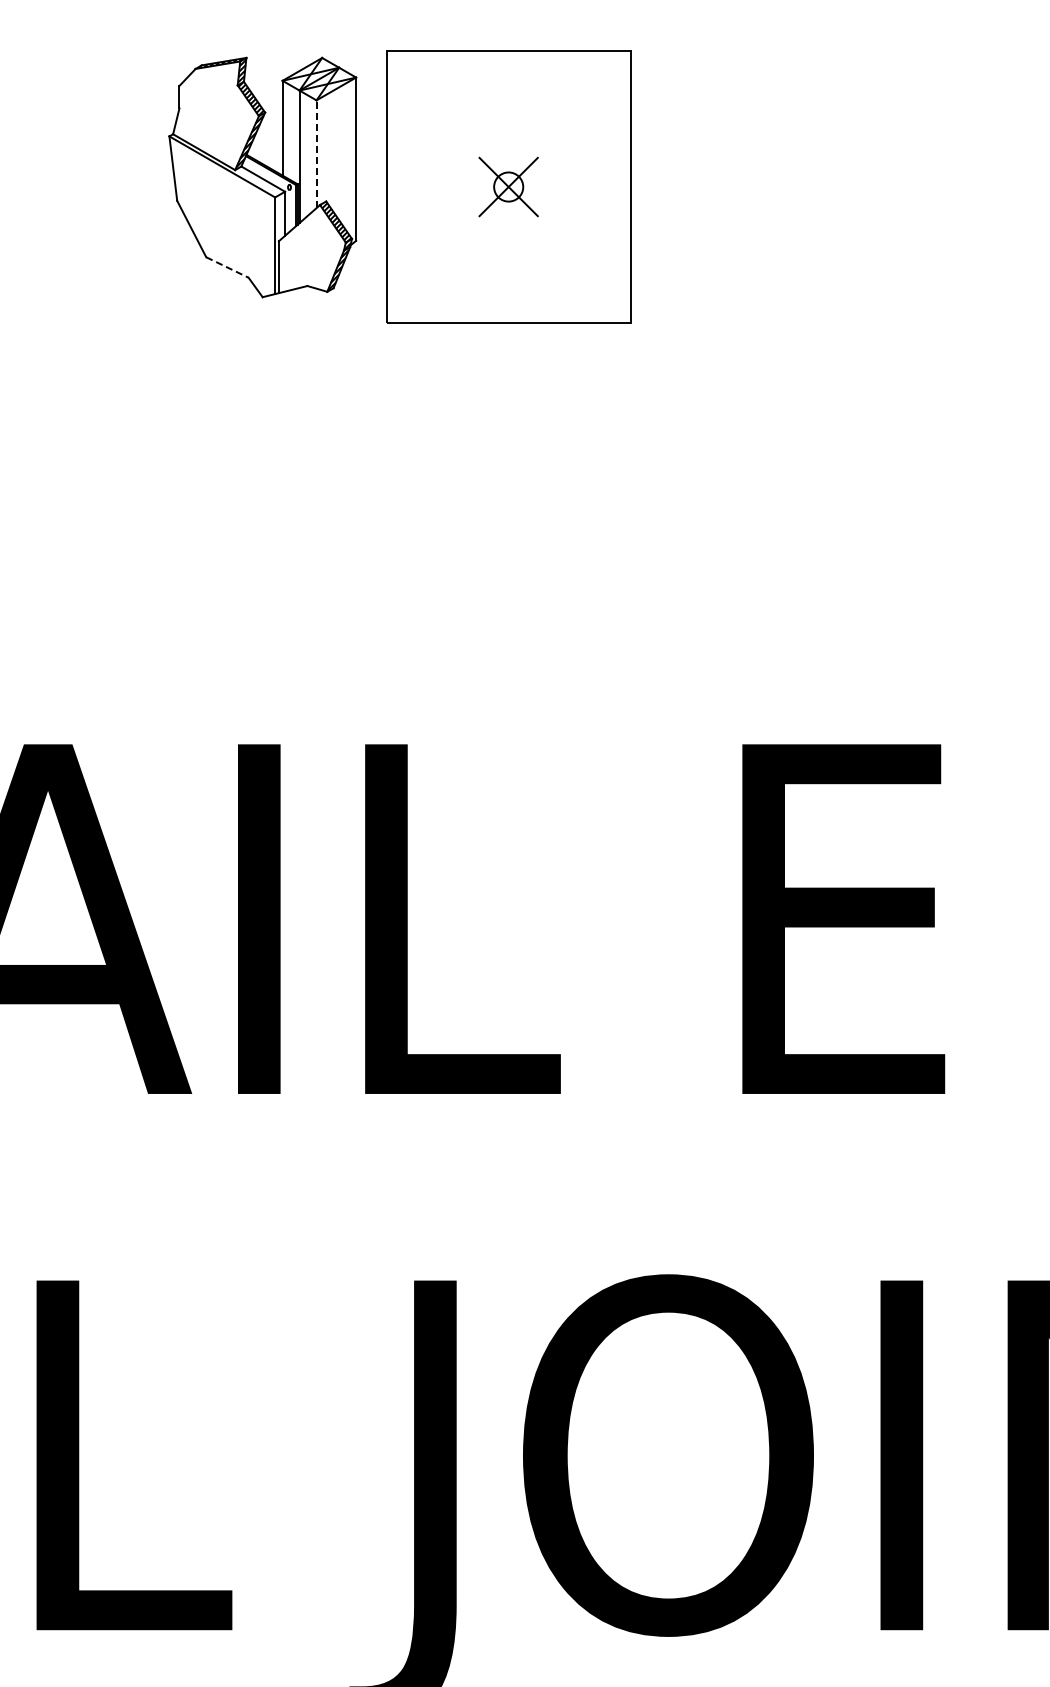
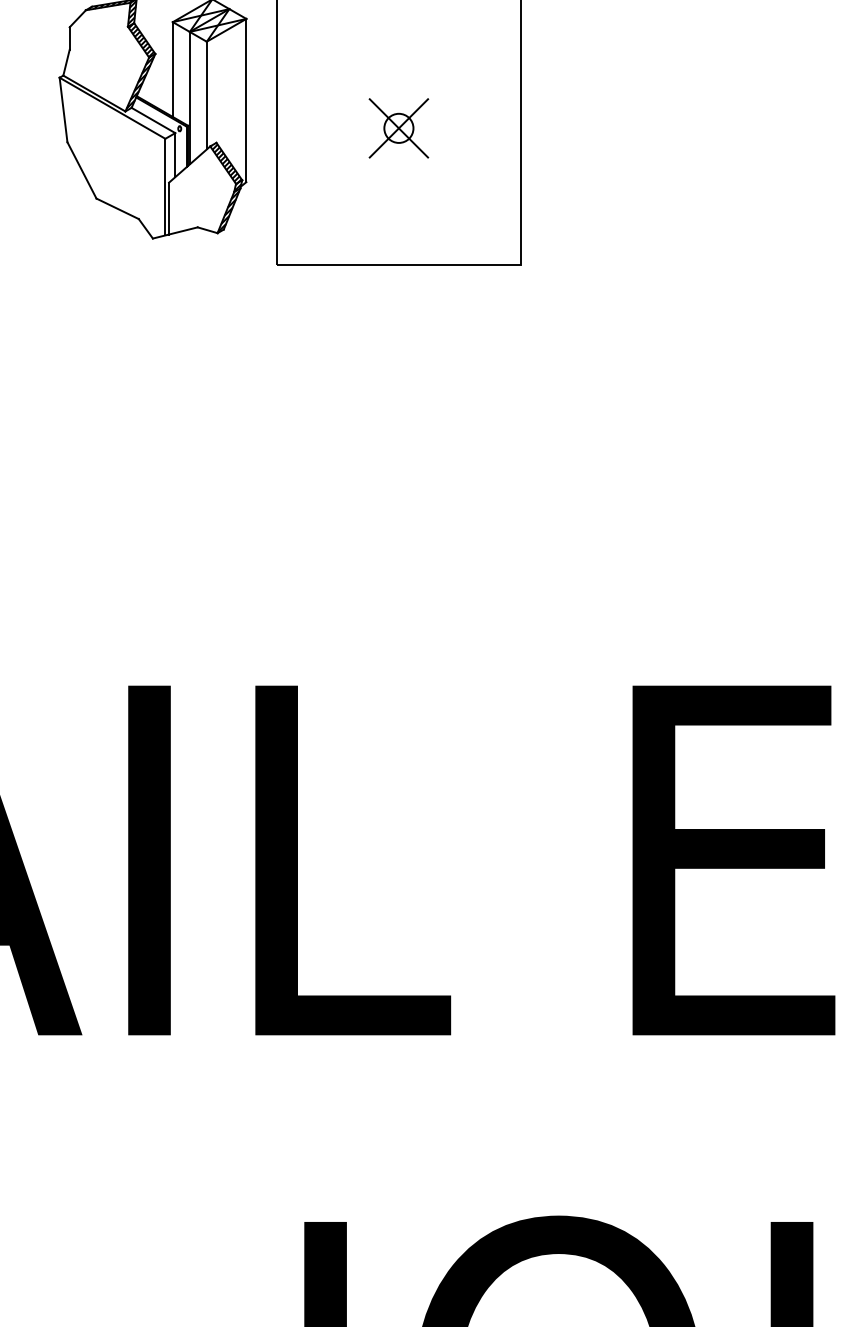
line: (316, 154) -> (206, 95), dashed -> solid
line: (227, 267) -> (117, 208), dashed -> solid

